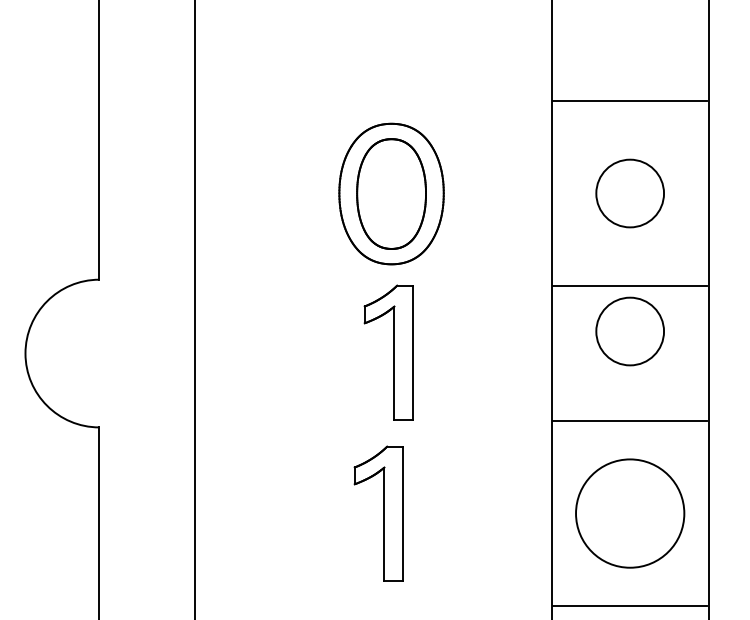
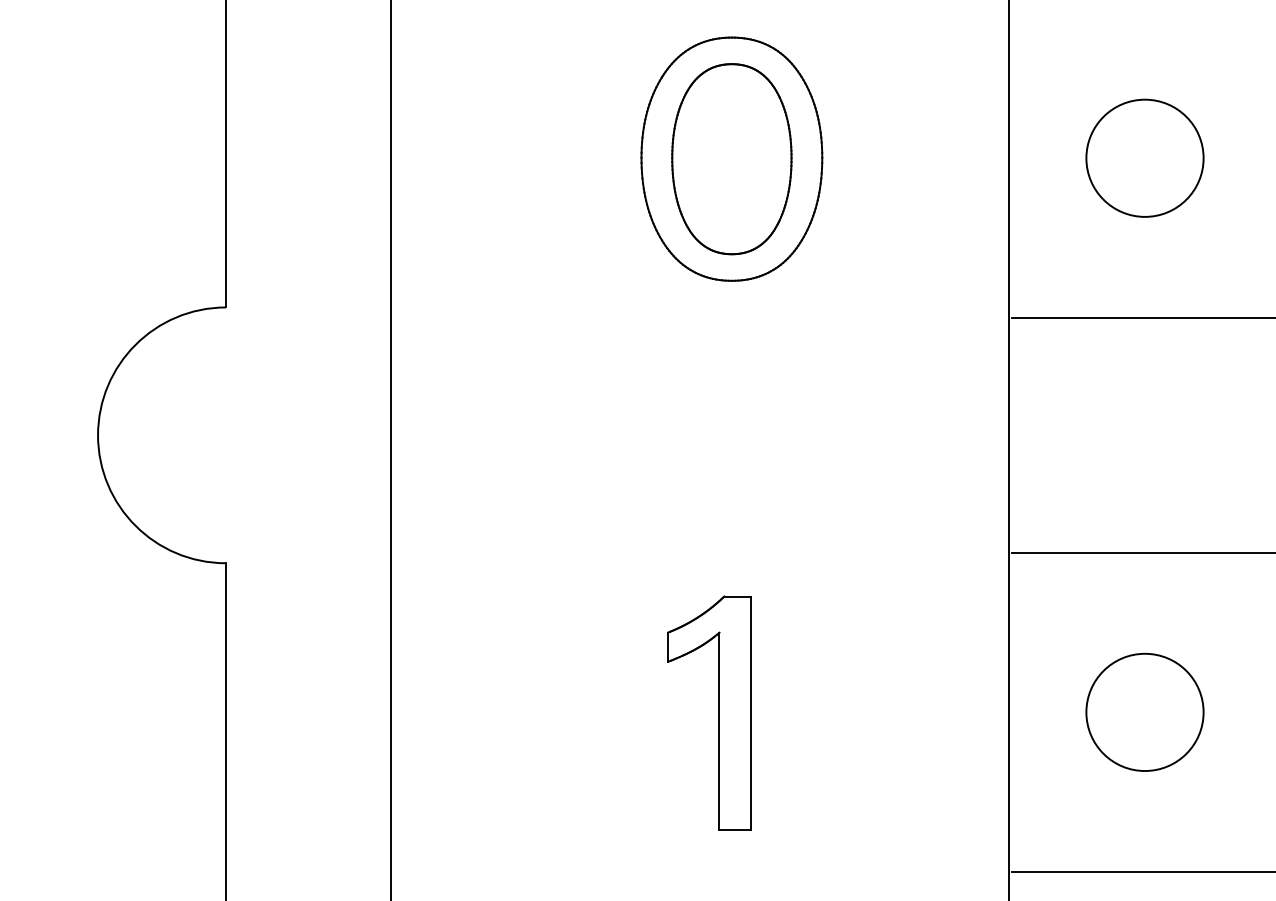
circle: (629, 331) -> (1143, 397), removed
part: (388, 352) -> (726, 433), removed
circle: (630, 513) -> (1145, 712), size x0.62

